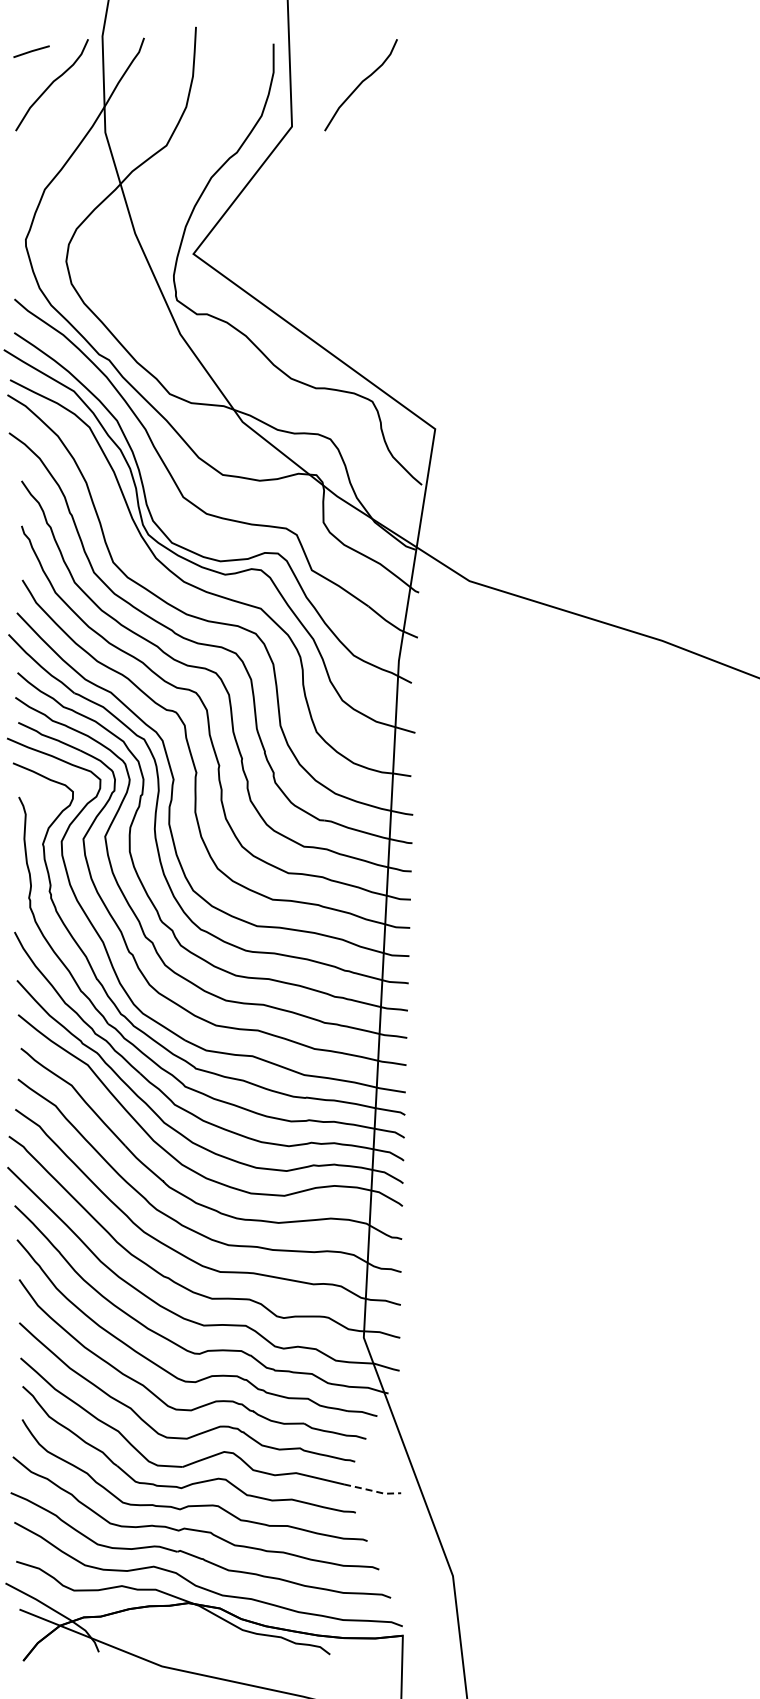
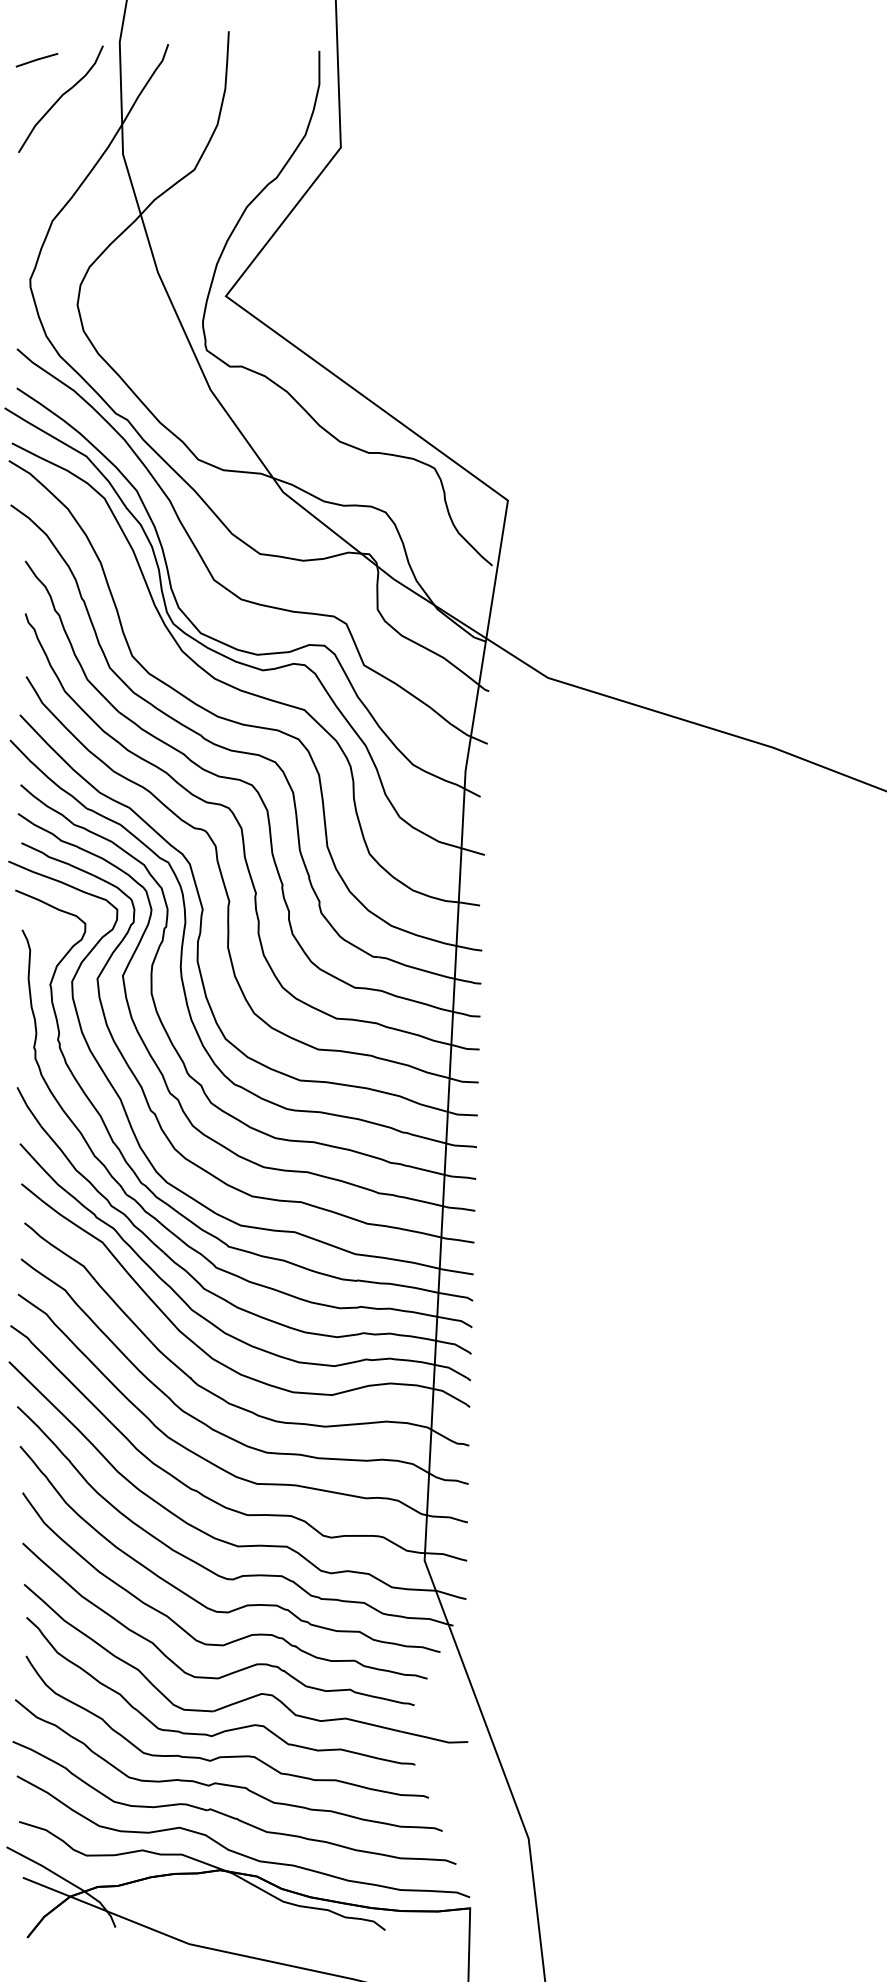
curve: (360, 85) -> (420, 99), removed
line: (373, 1490) -> (435, 1738), dashed -> solid

